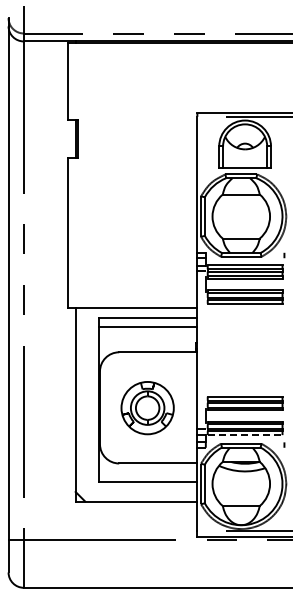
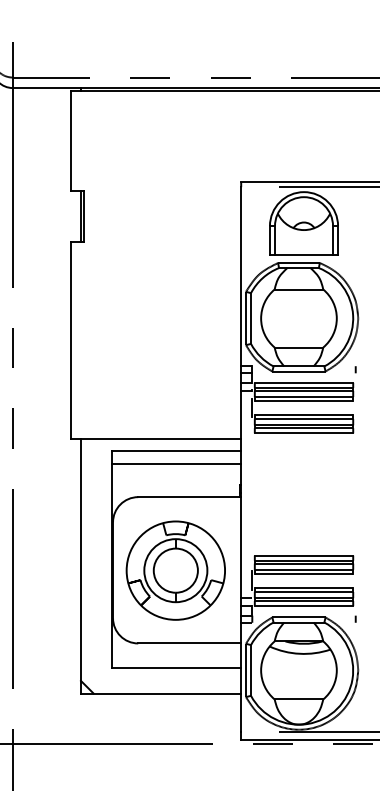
part: (147, 407) -> (175, 569), size x1.43
line: (245, 435) -> (304, 606), dashed -> solid

